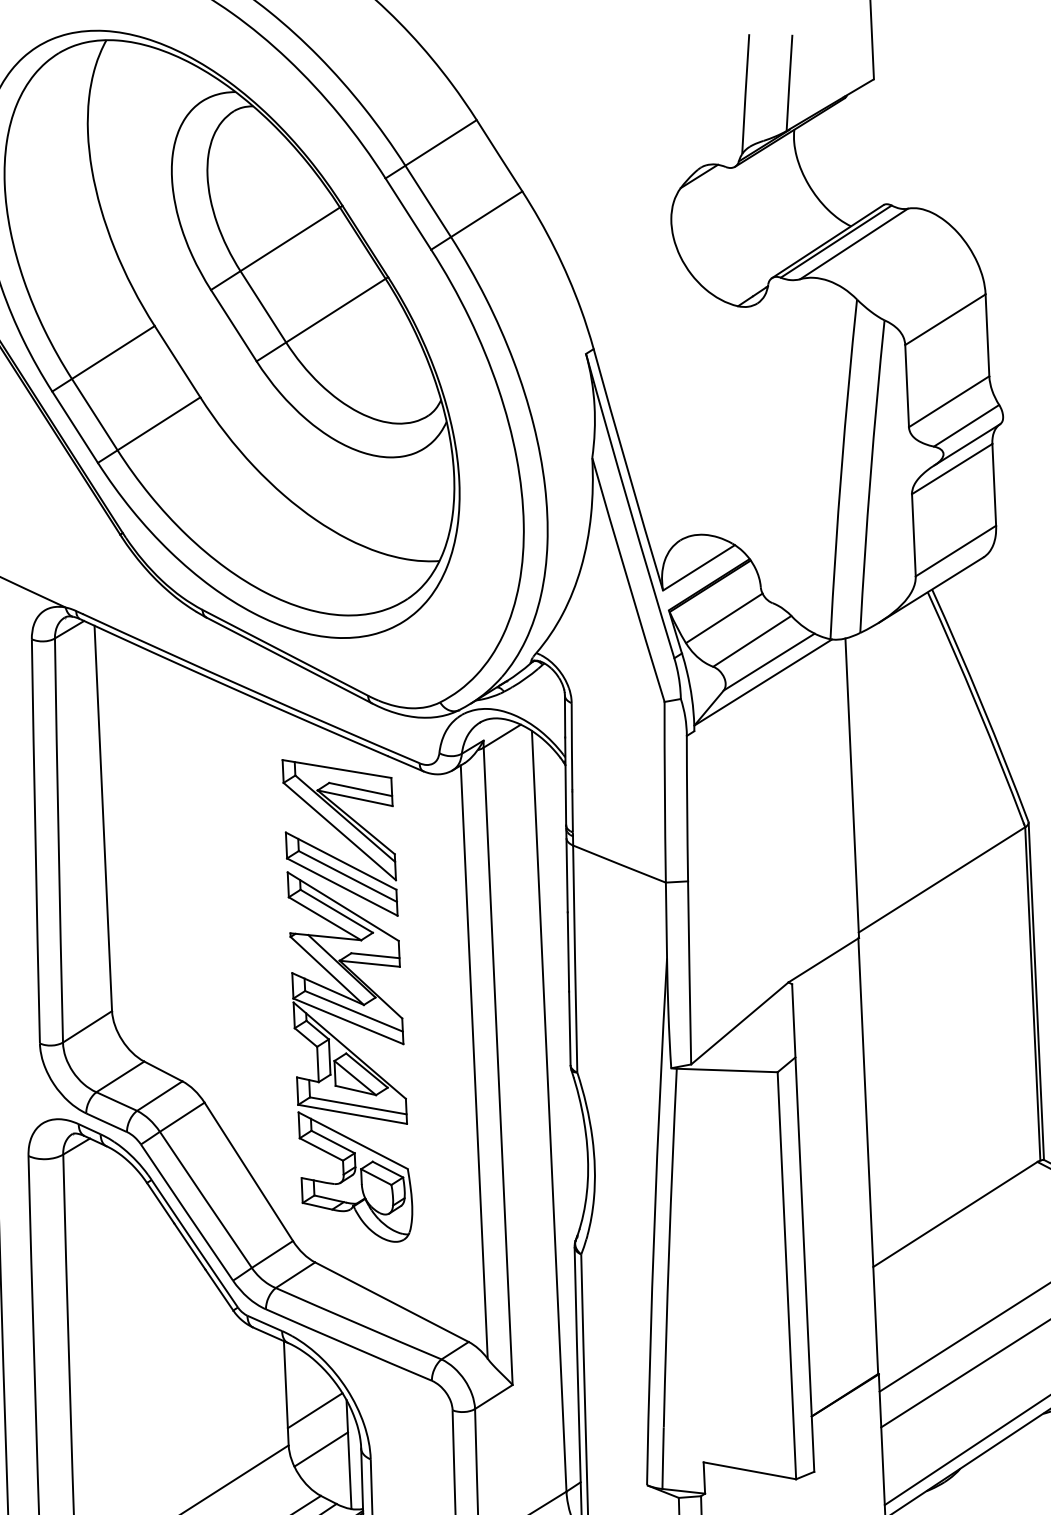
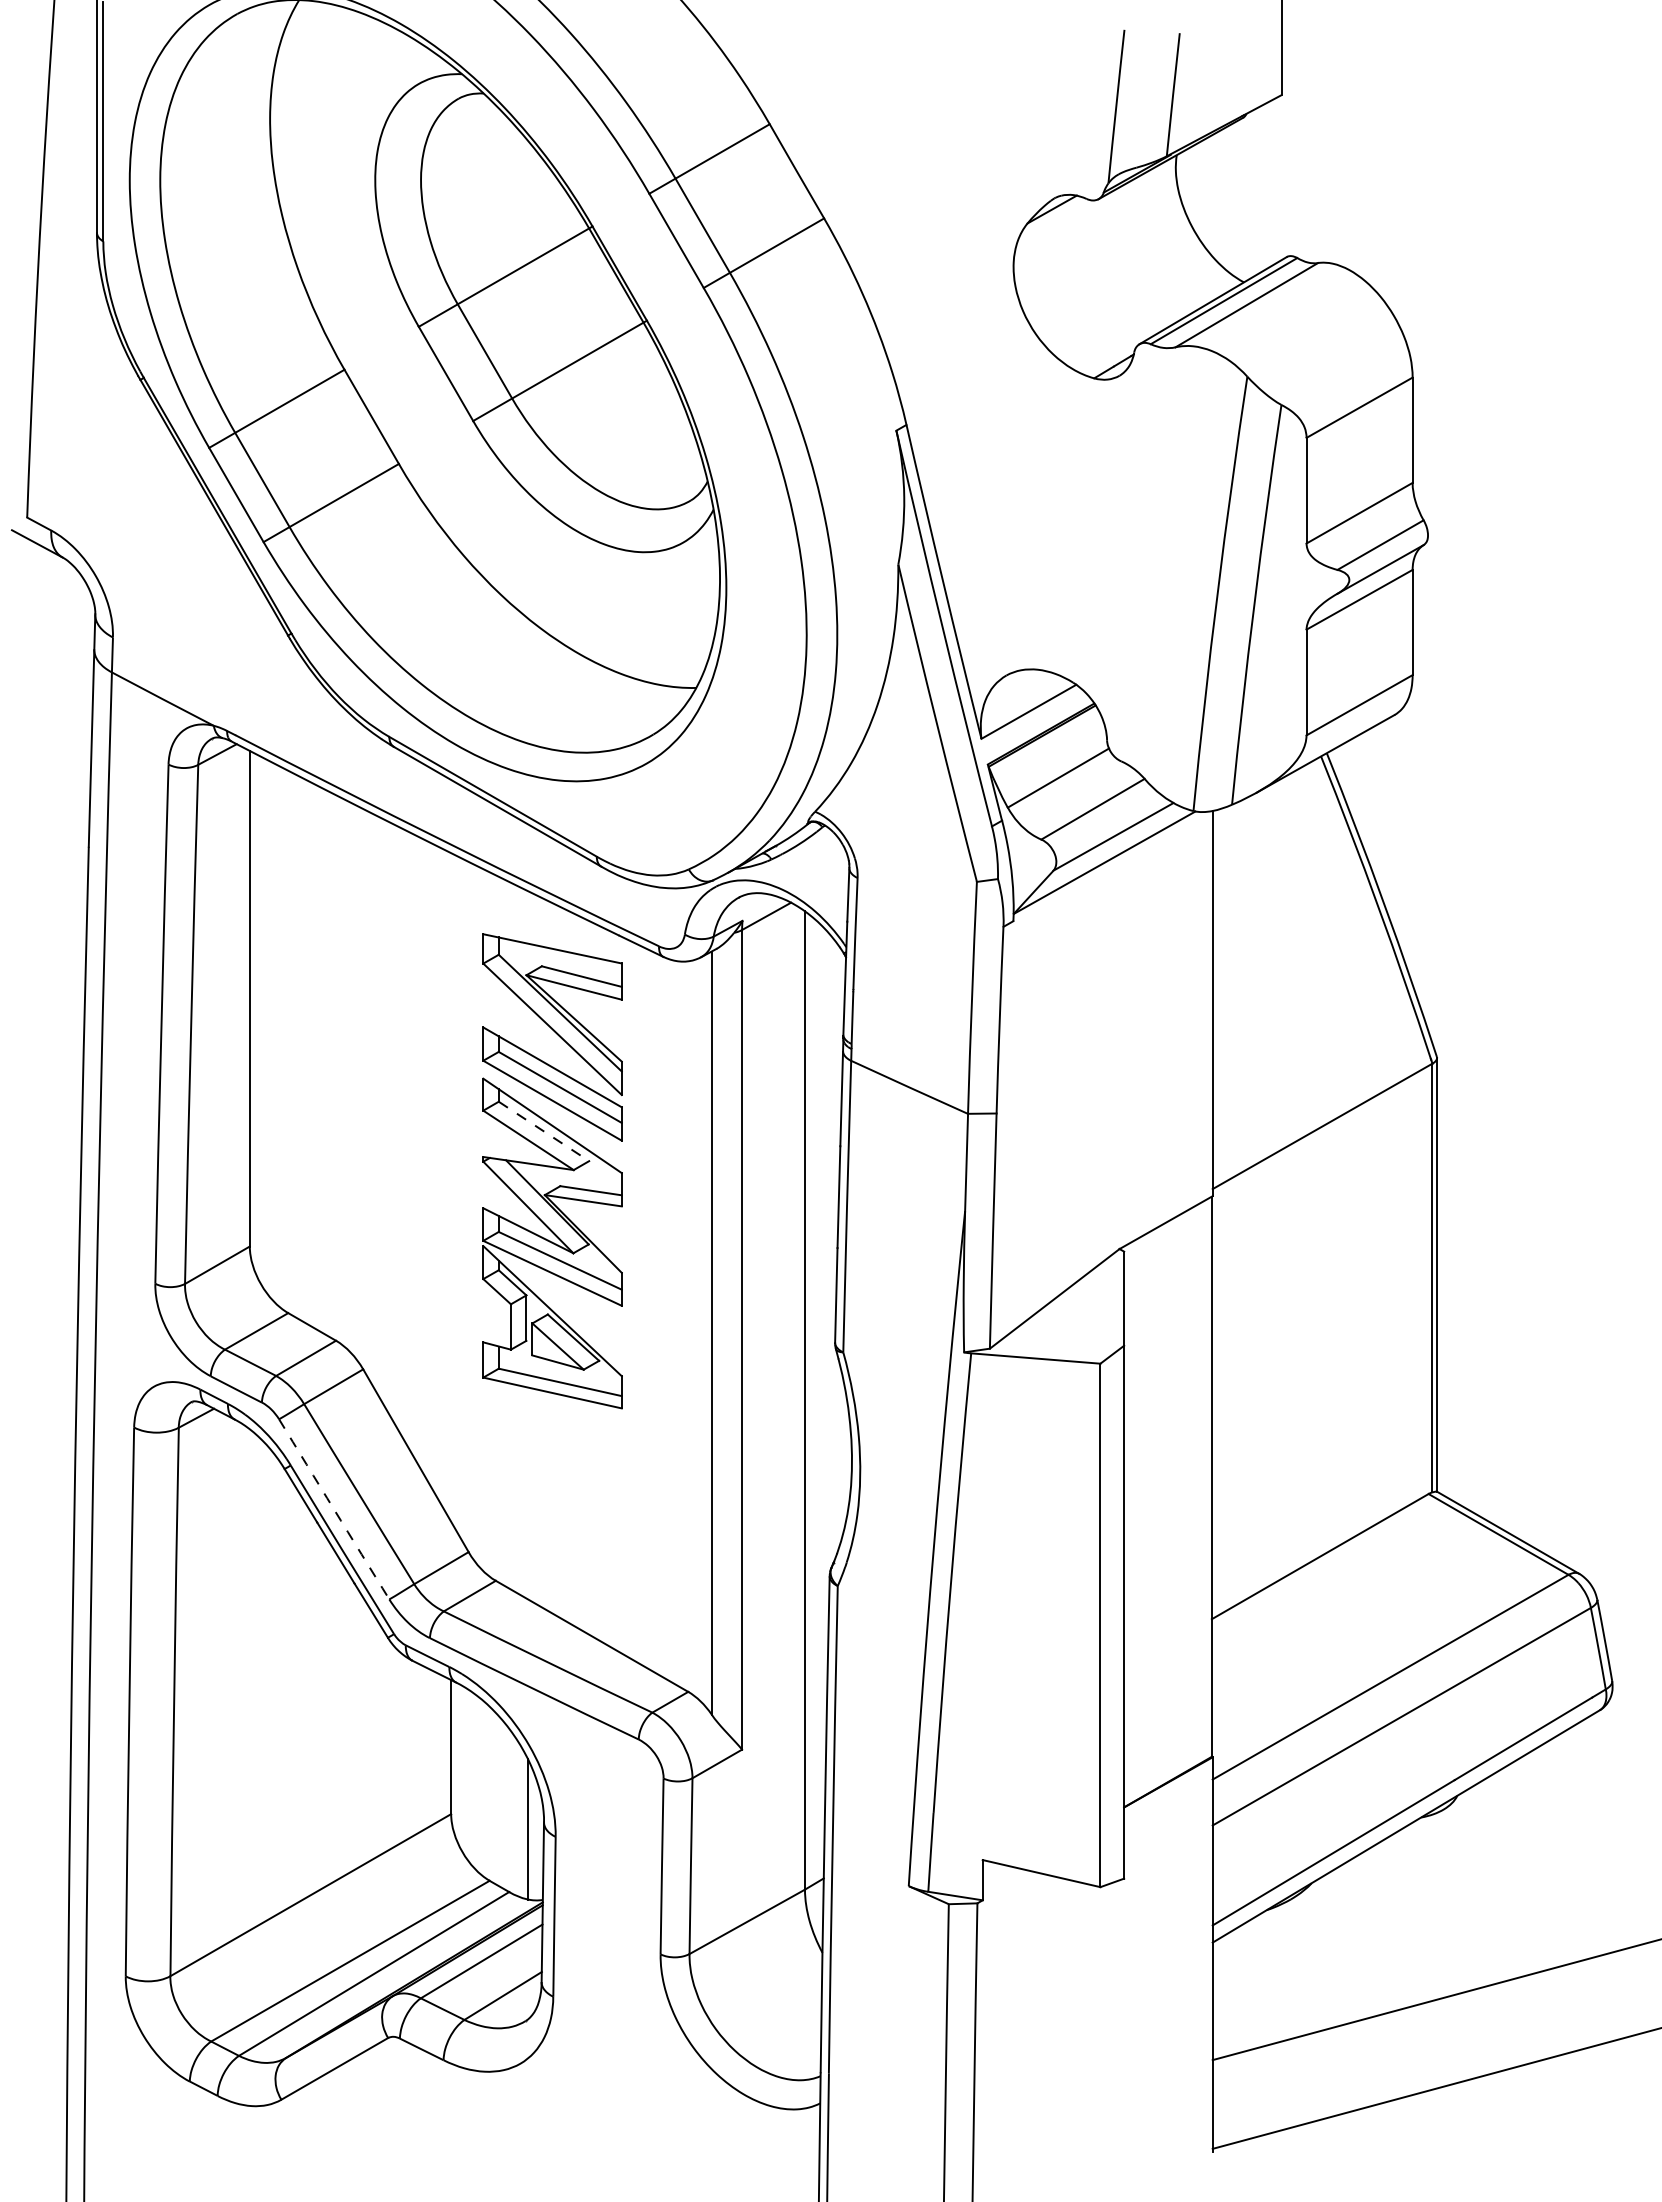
line: (337, 911) -> (544, 1131), solid -> dashed
part: (356, 1176) -> (553, 1473), removed
arc: (187, 1212) -> (334, 1509), solid -> dashed
line: (315, 1410) -> (487, 1770), removed
line: (321, 1448) -> (492, 1820), removed

